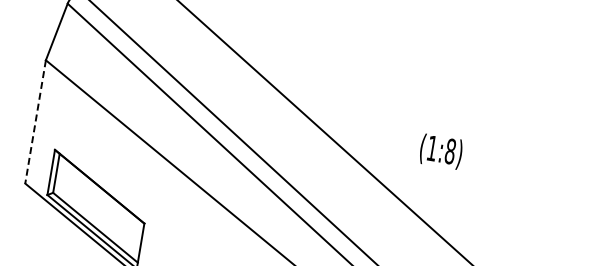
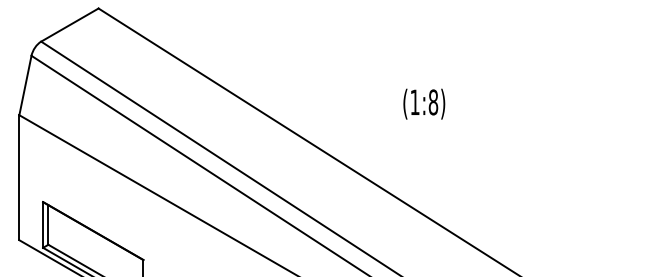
line: (35, 122) -> (19, 178), dashed -> solid
text: (441, 151) -> (424, 103), moved

